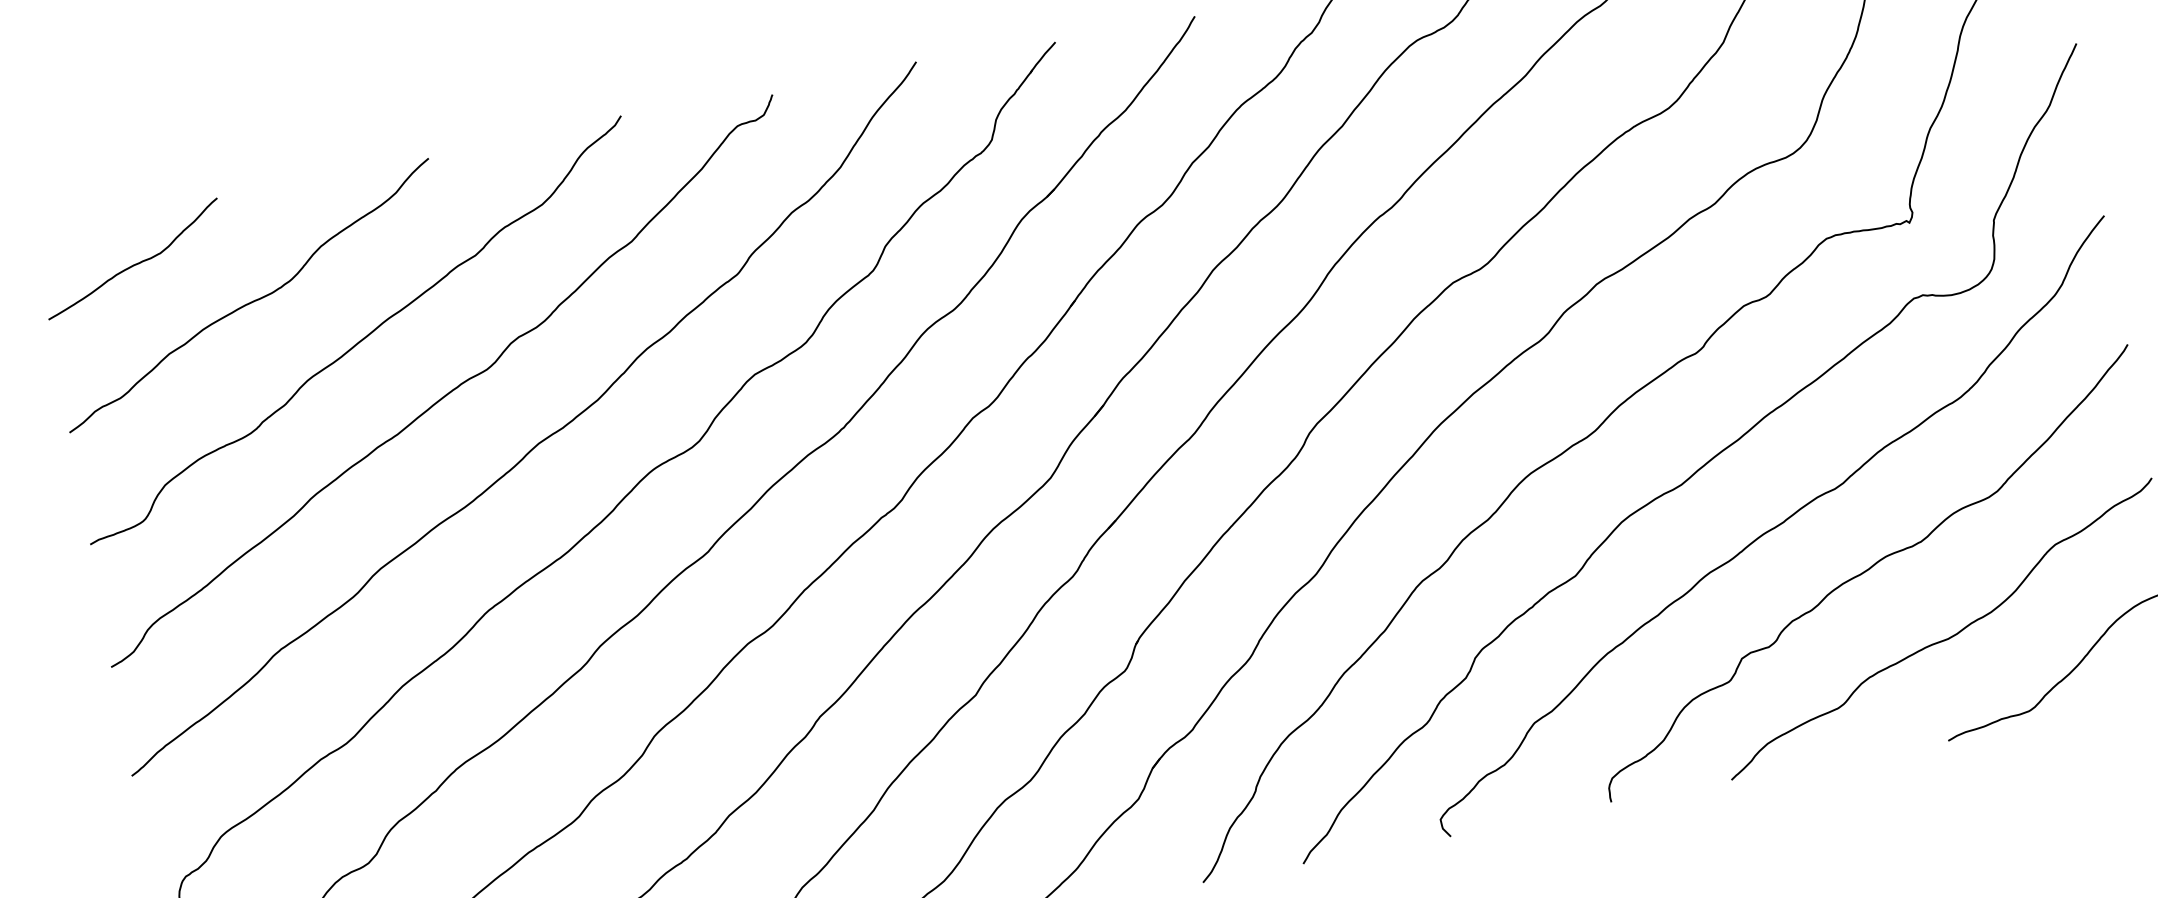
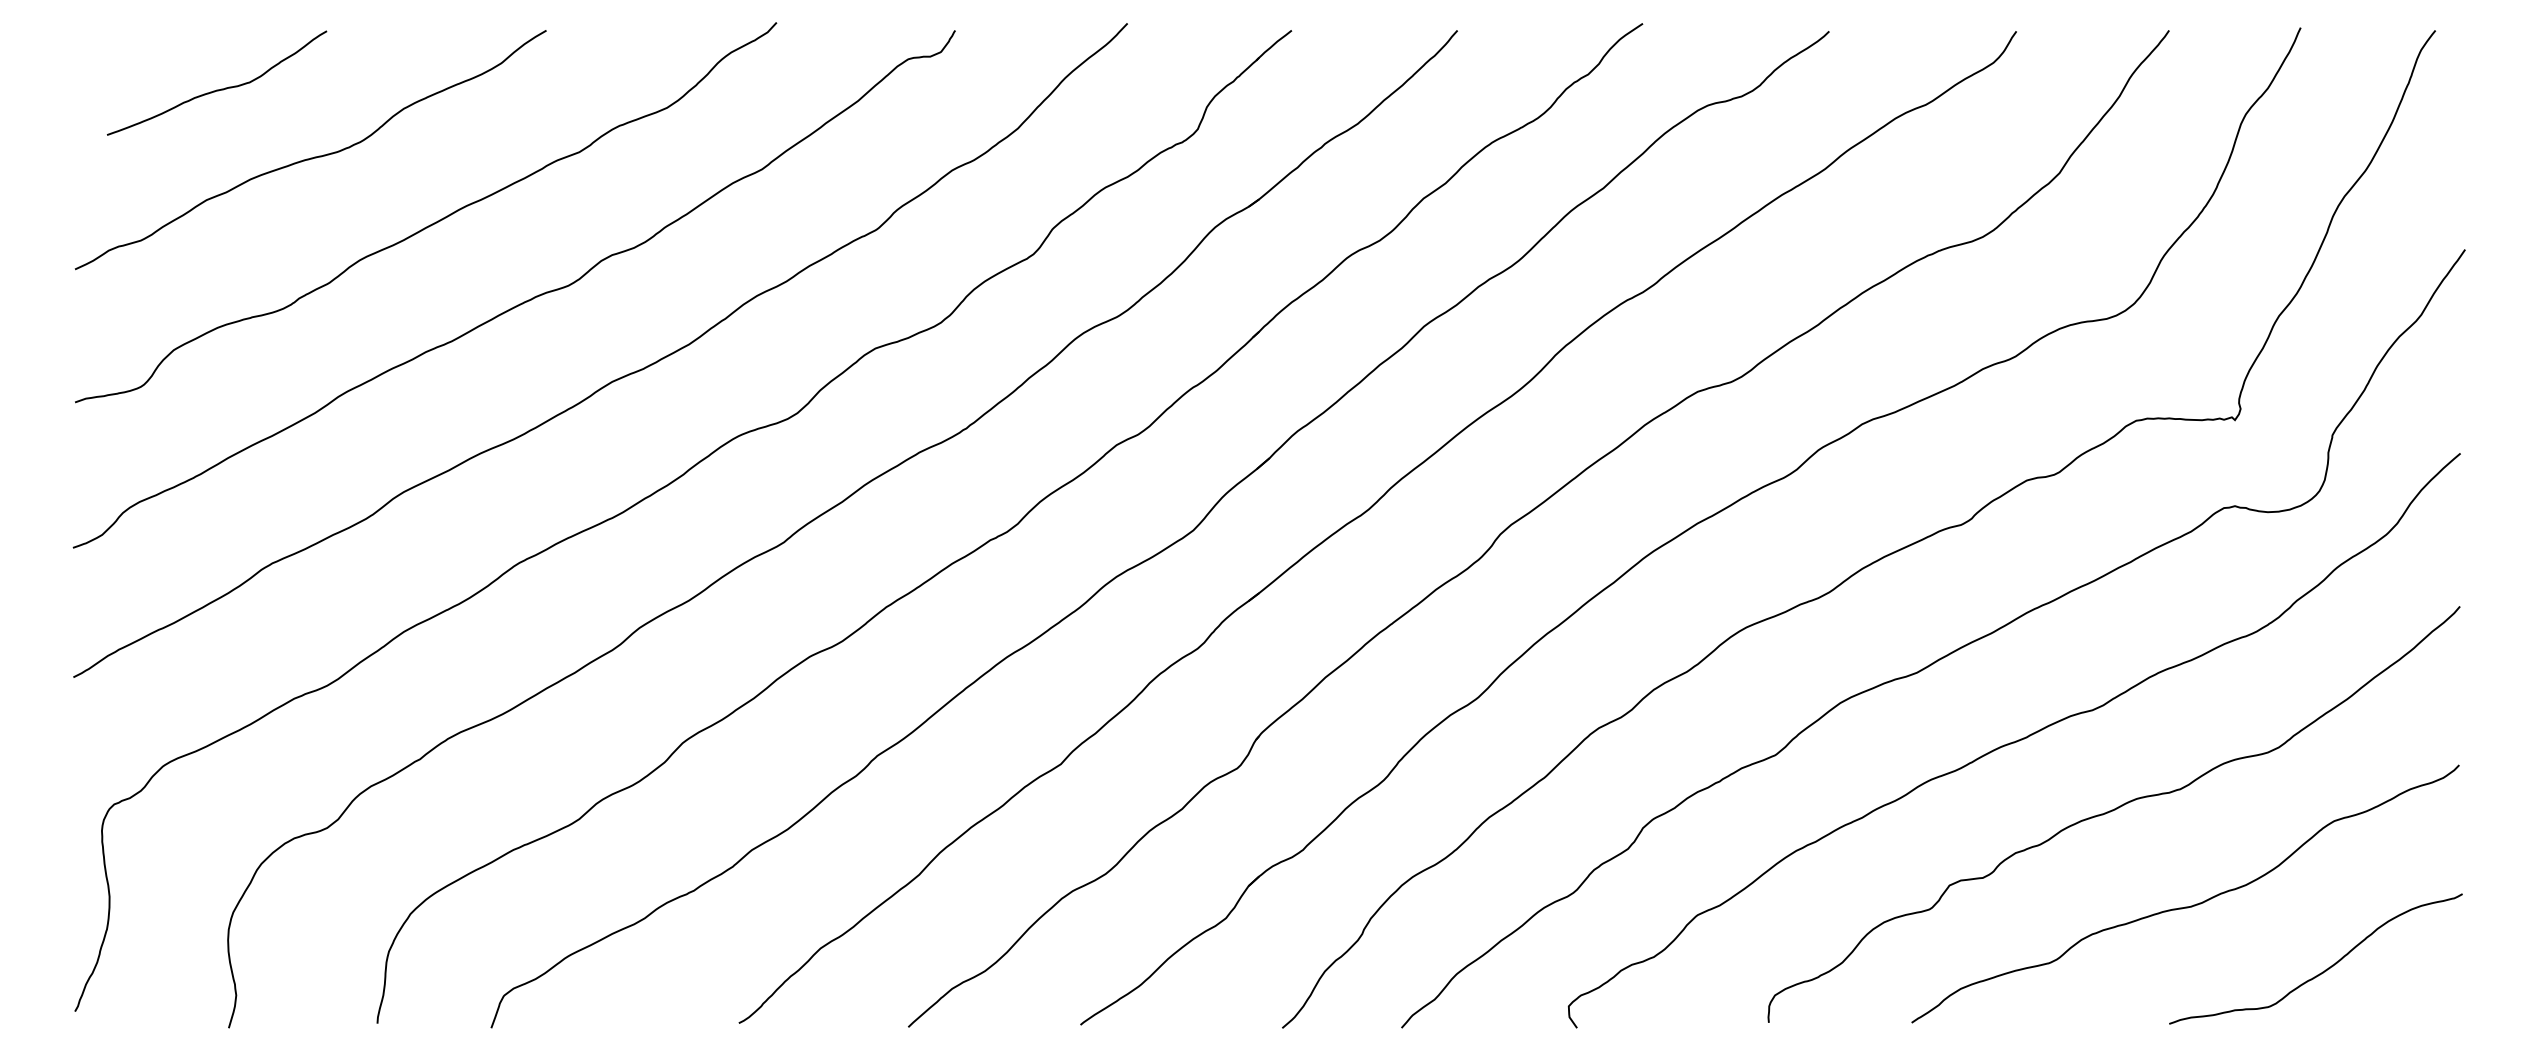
curve: (134, 264) -> (217, 89), moved

